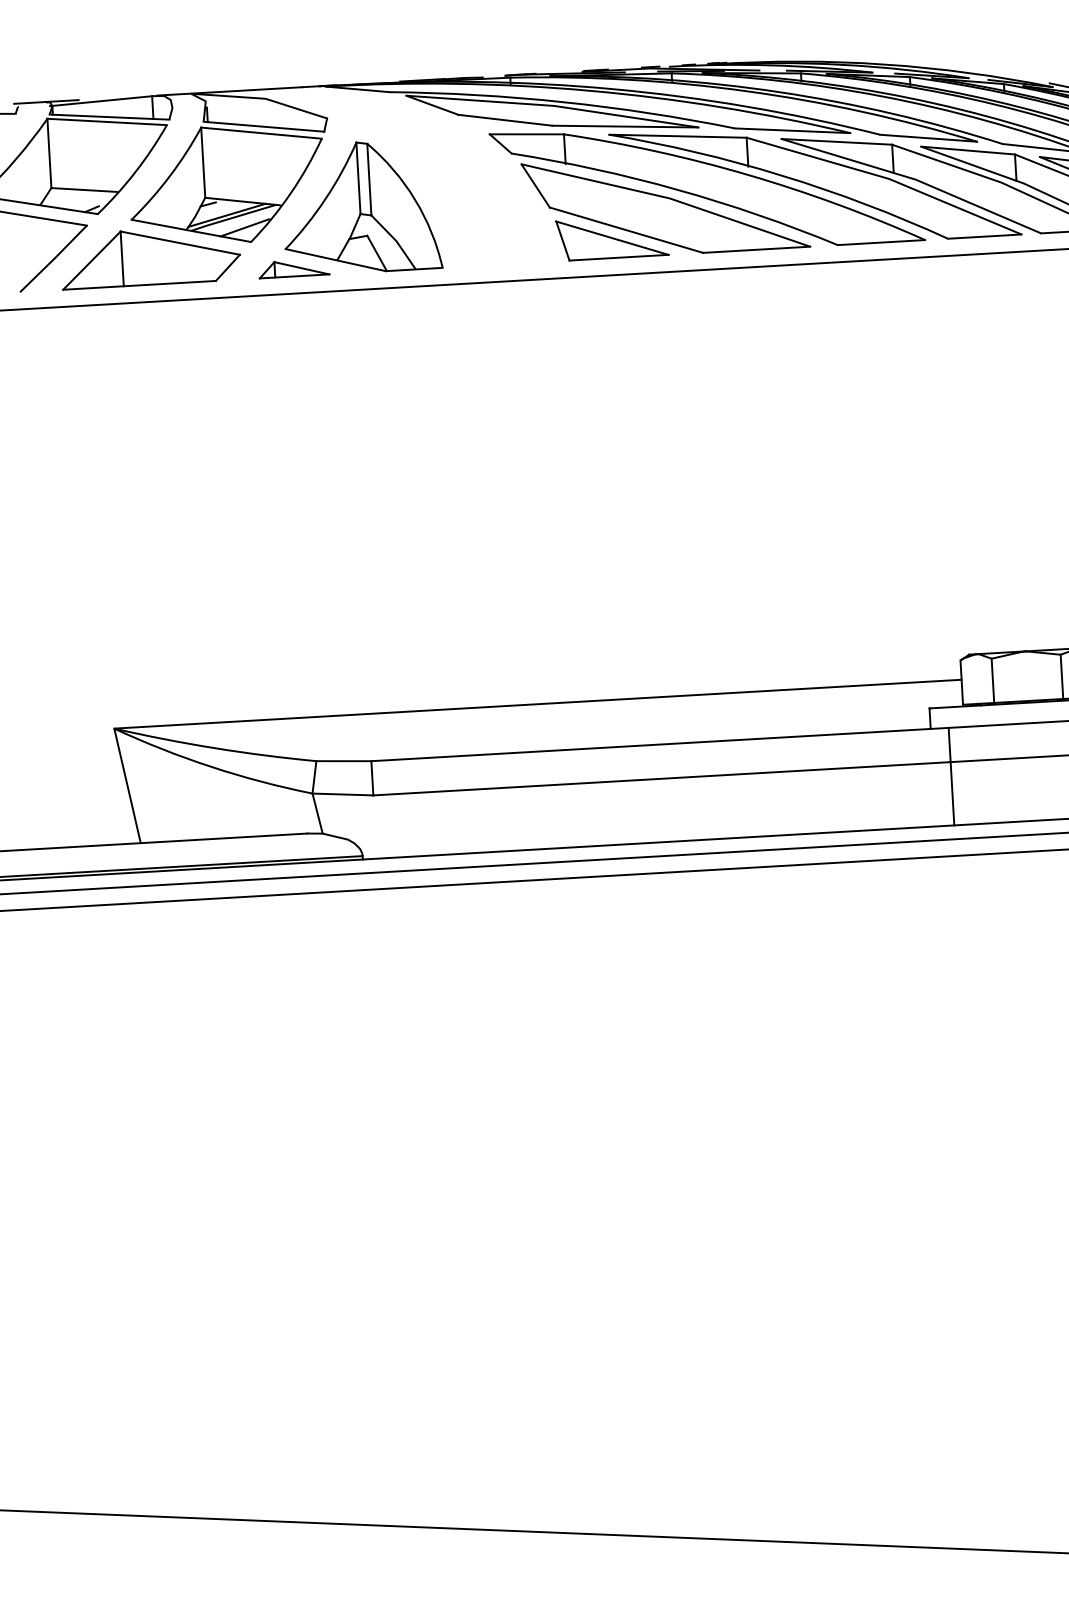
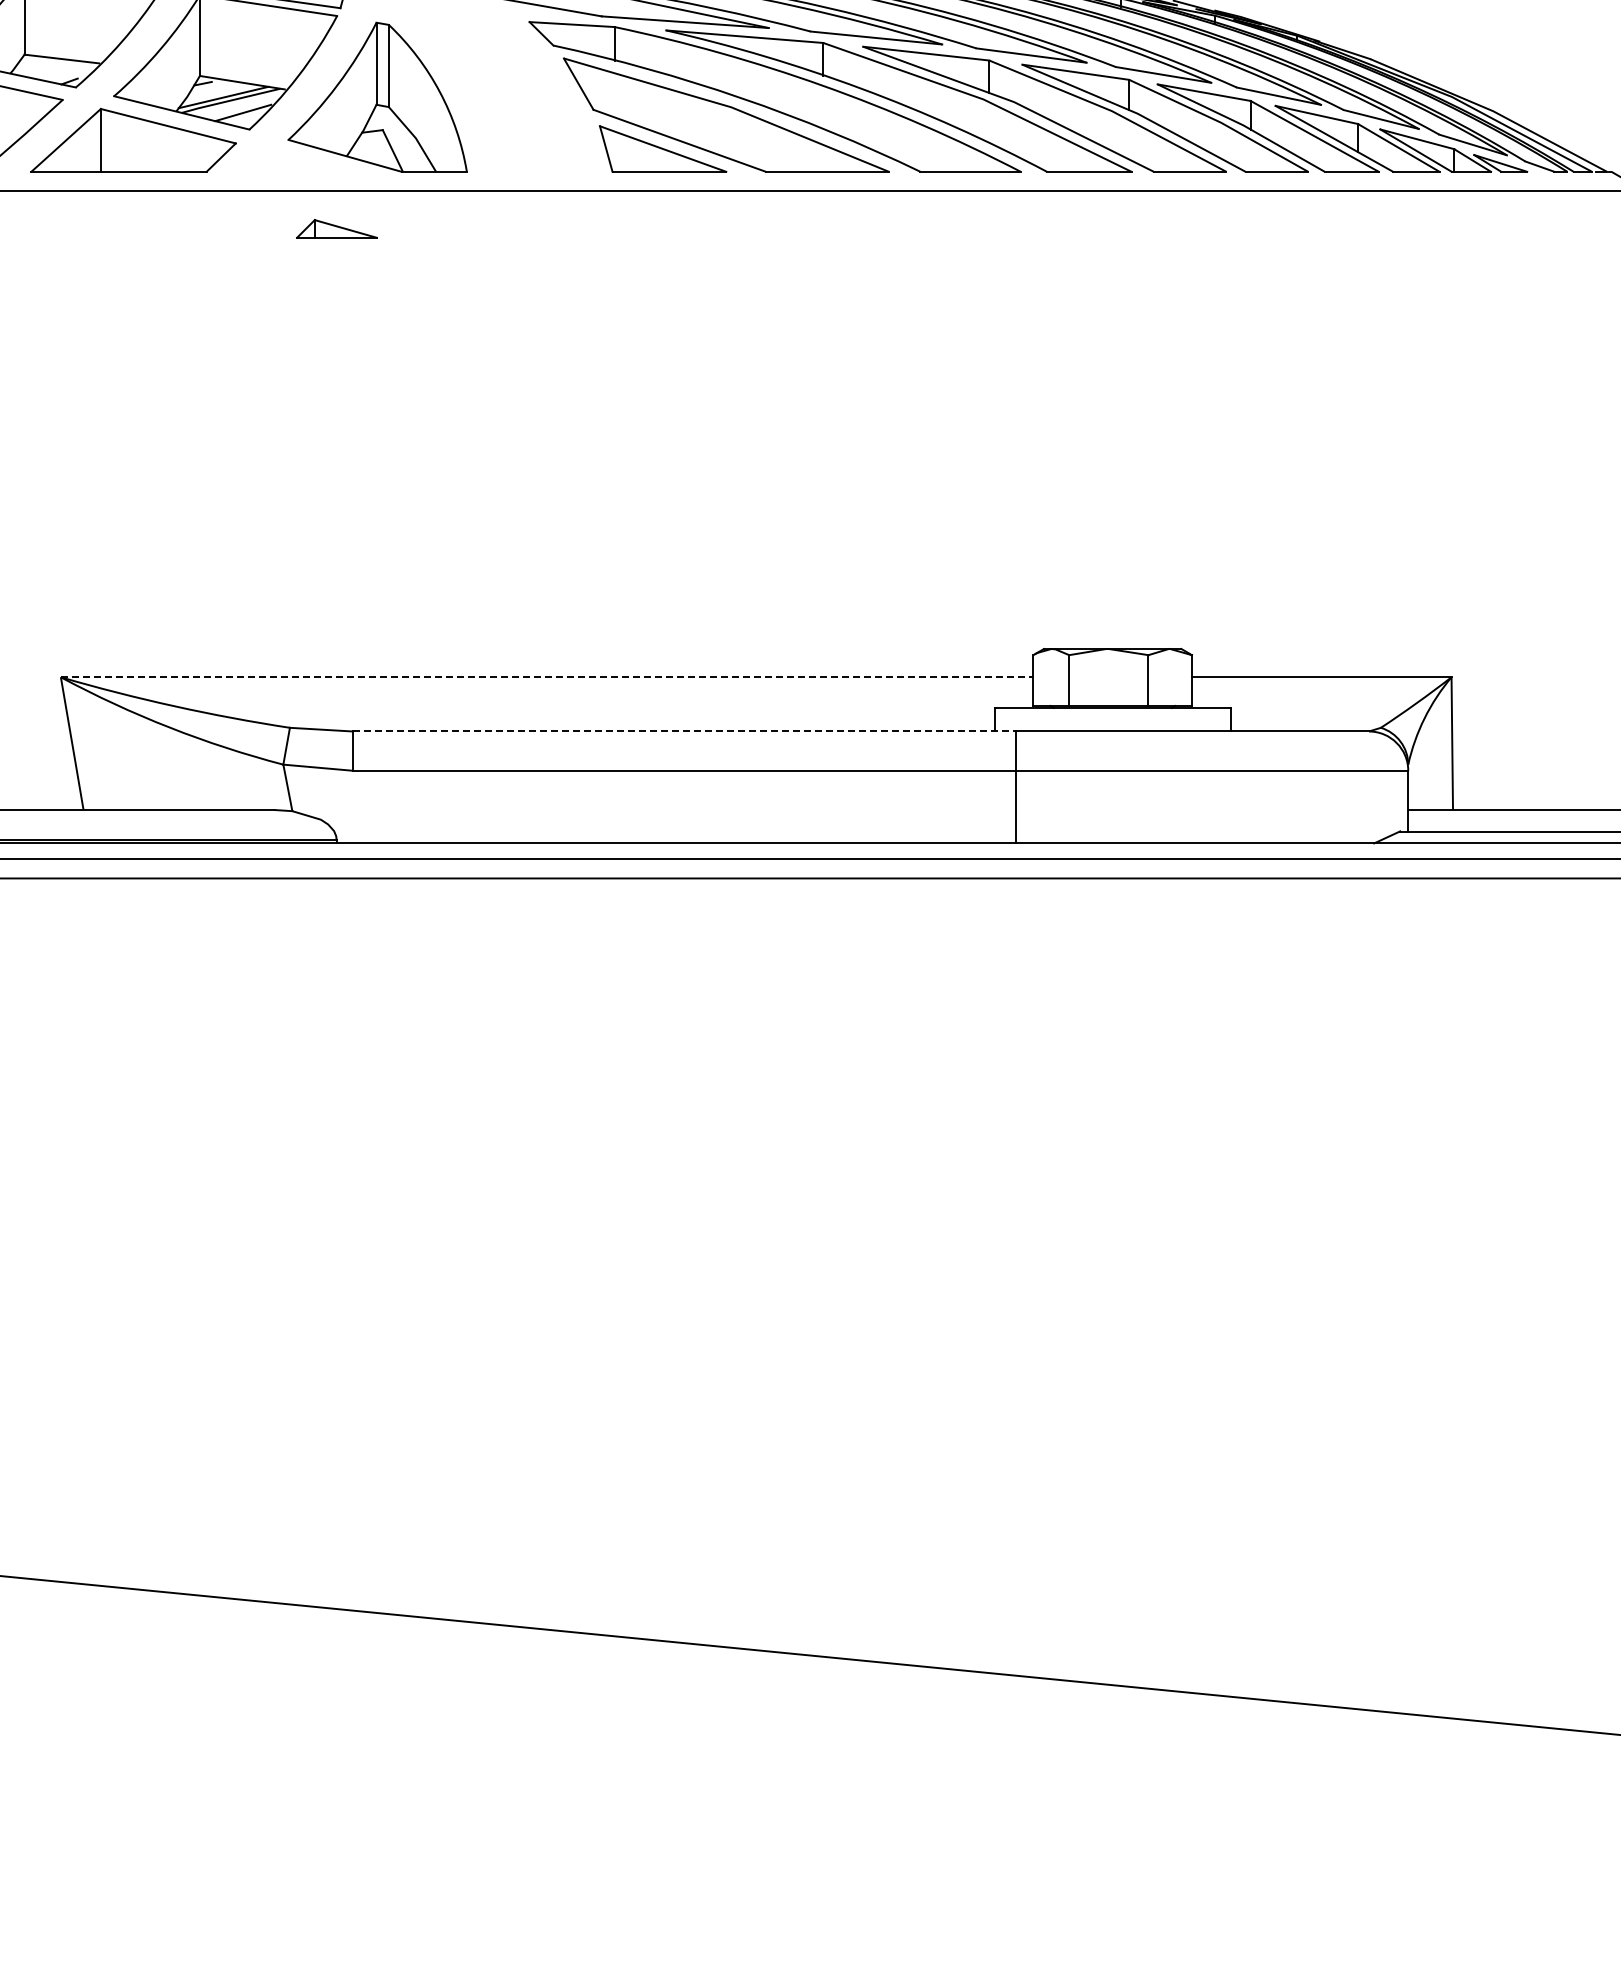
part: (293, 268) -> (336, 228), moved
line: (538, 704) -> (547, 677), solid -> dashed
line: (660, 744) -> (684, 731), solid -> dashed

